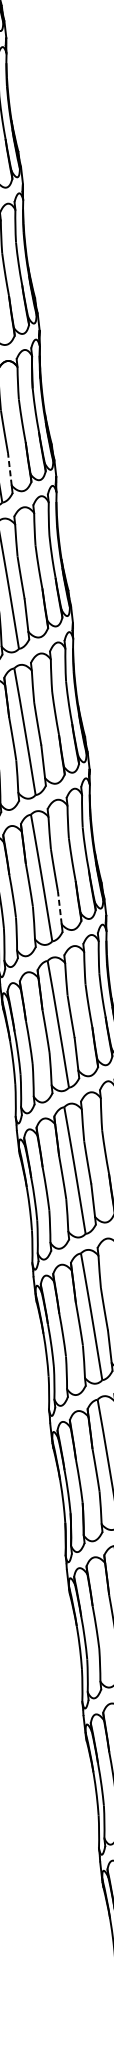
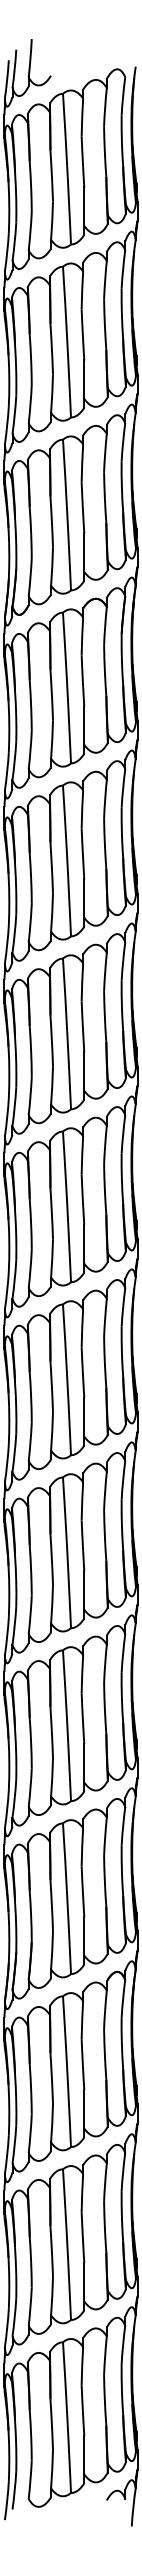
line: (10, 469) -> (84, 725), dashed -> solid
line: (59, 907) -> (84, 1243), dashed -> solid

